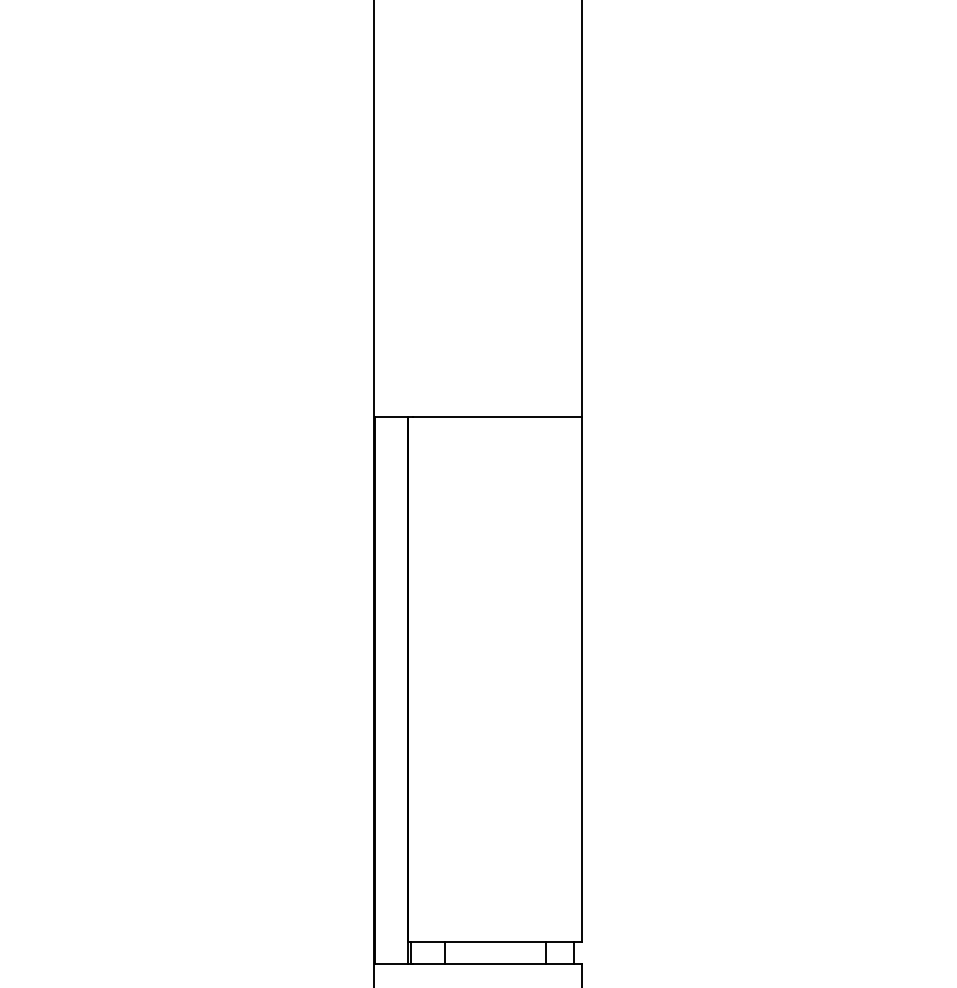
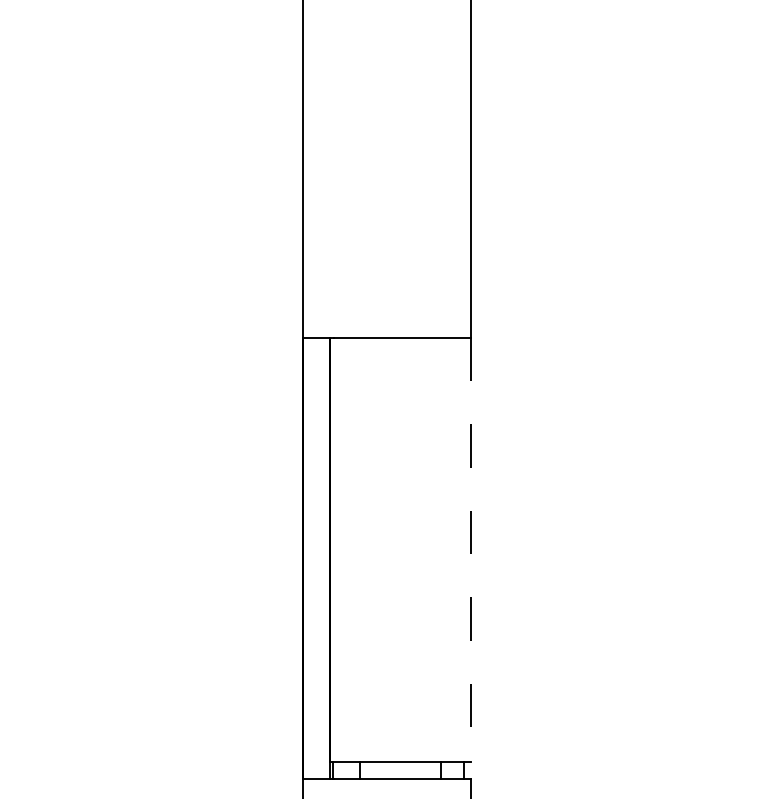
line: (583, 680) -> (471, 550), solid -> dashed

